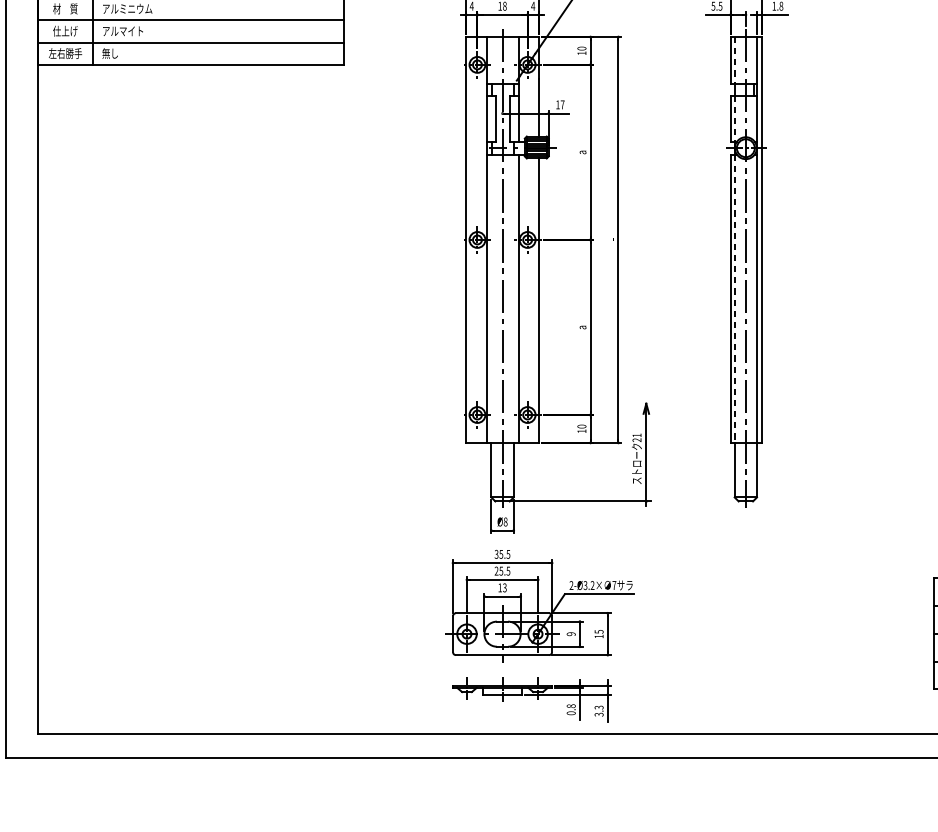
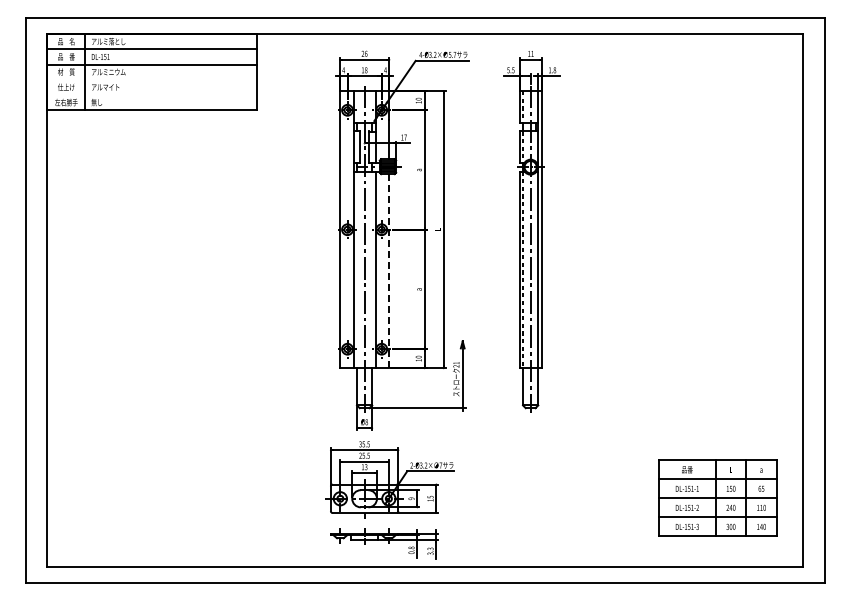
line: (190, 19) -> (151, 79), removed
line: (190, 43) -> (151, 95), removed
line: (539, 301) -> (389, 271), solid -> dashed

